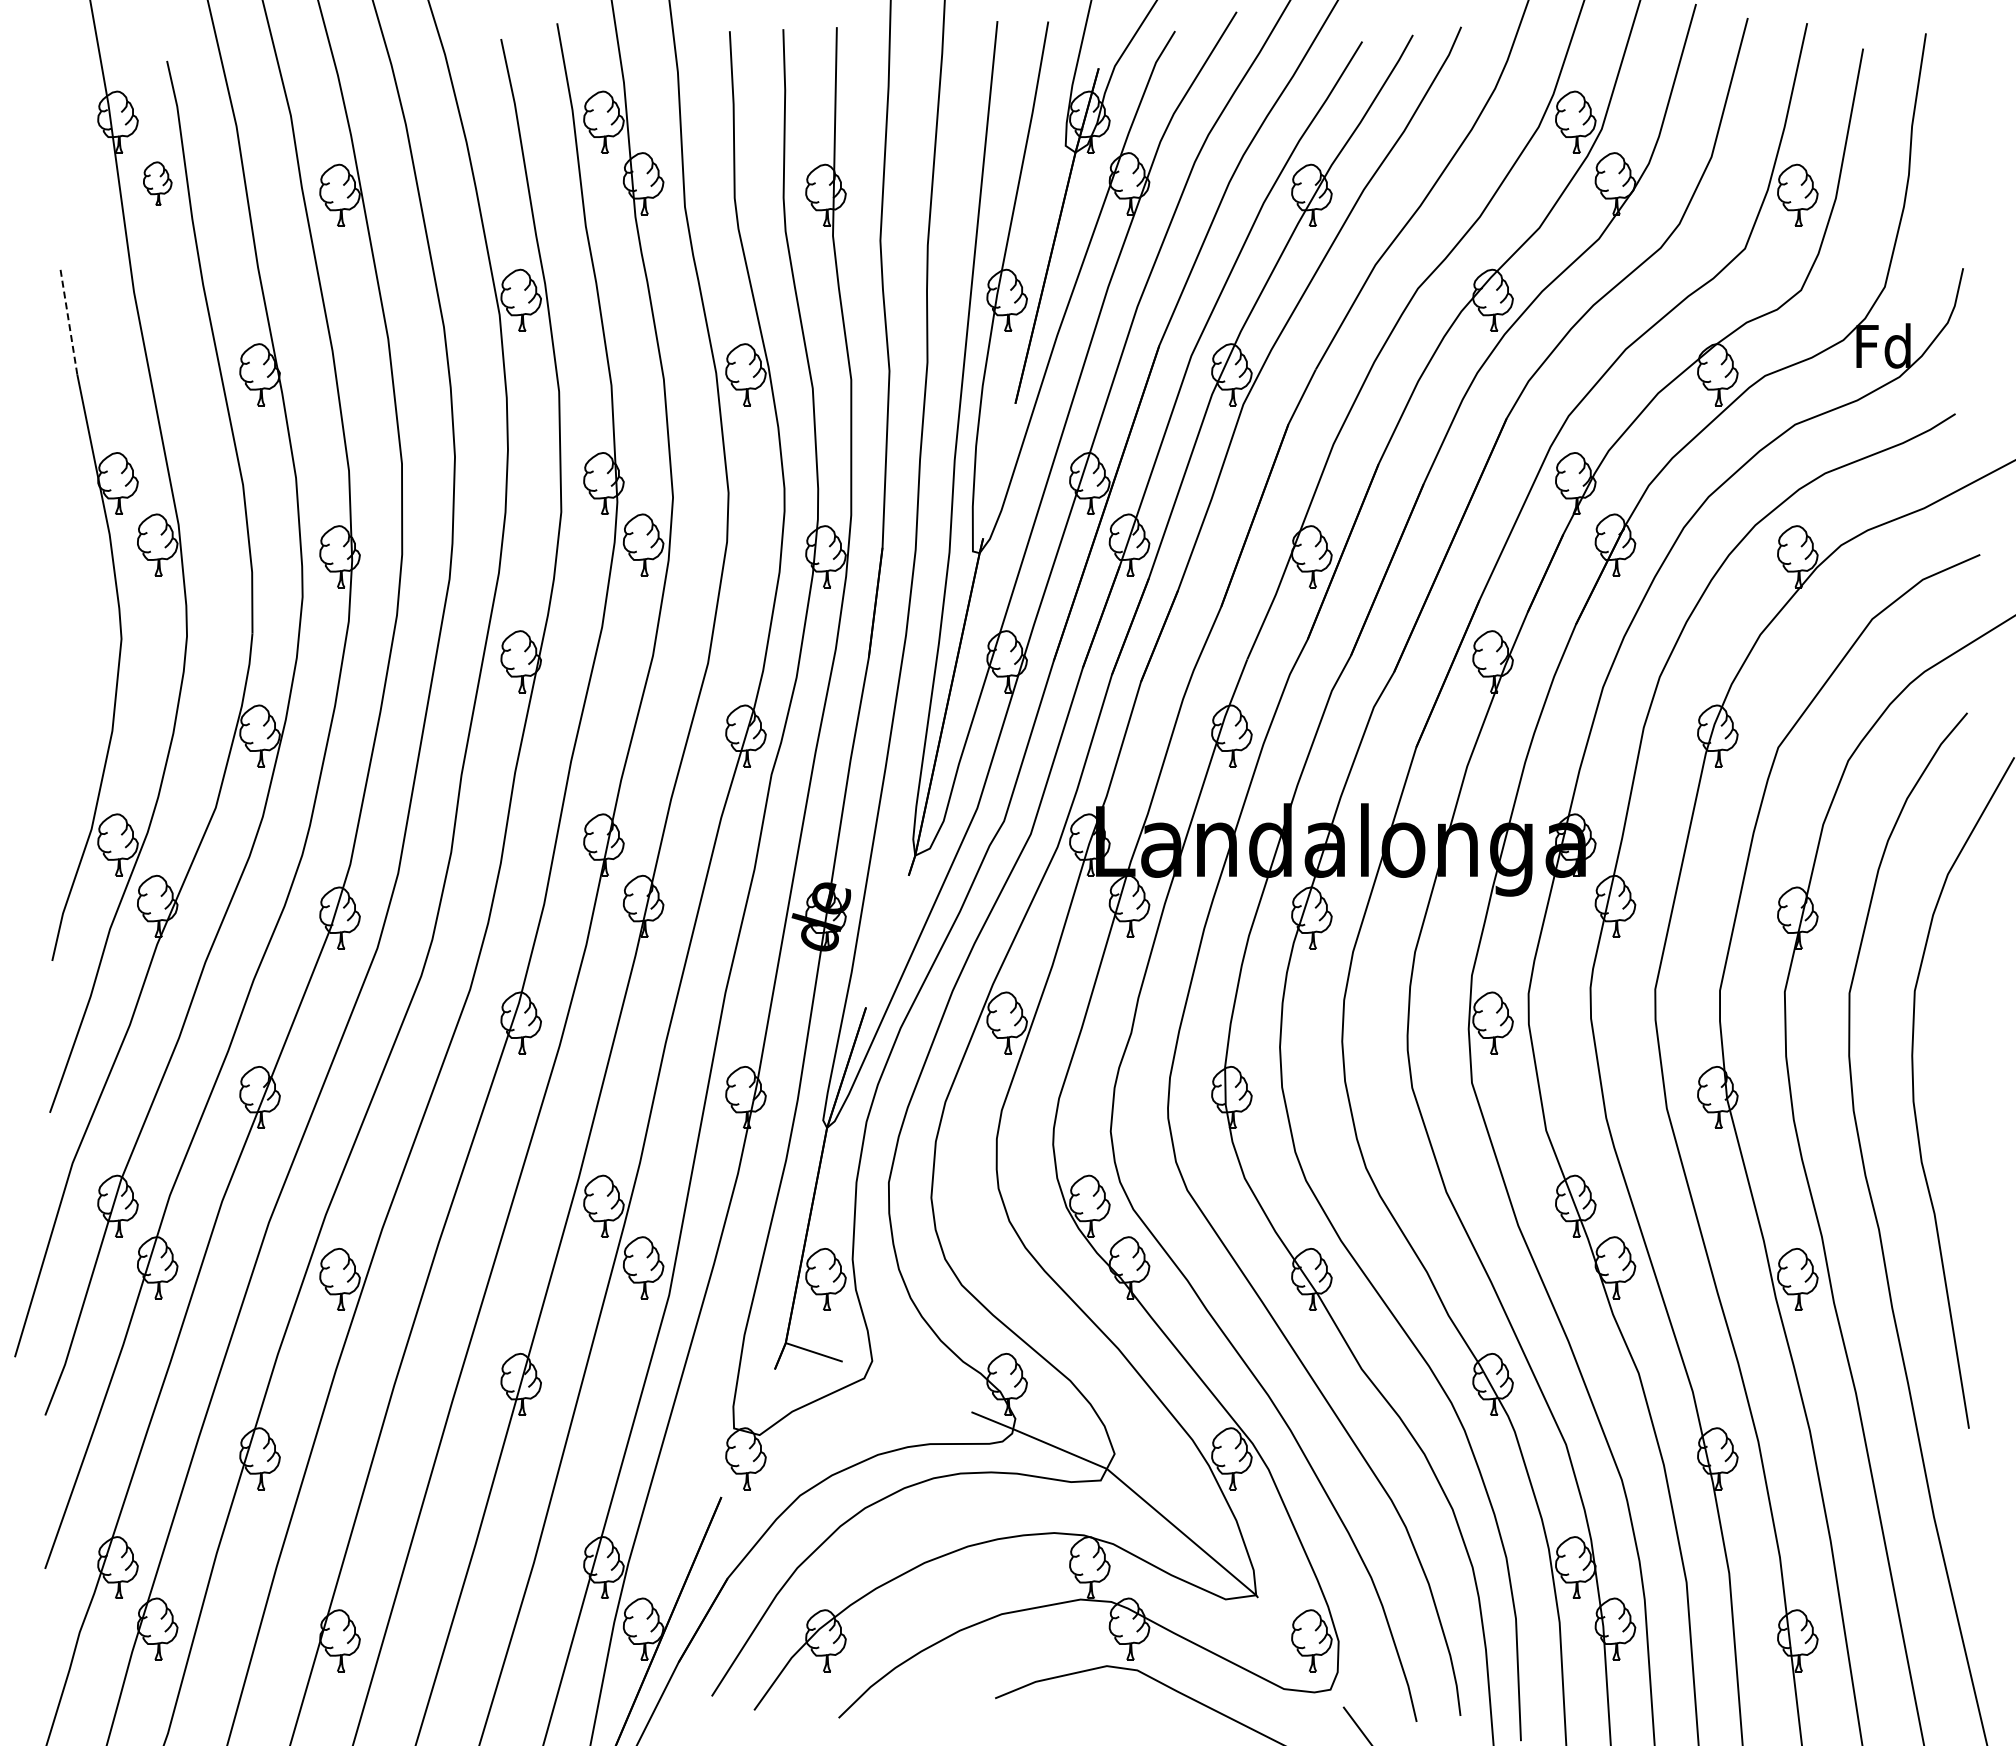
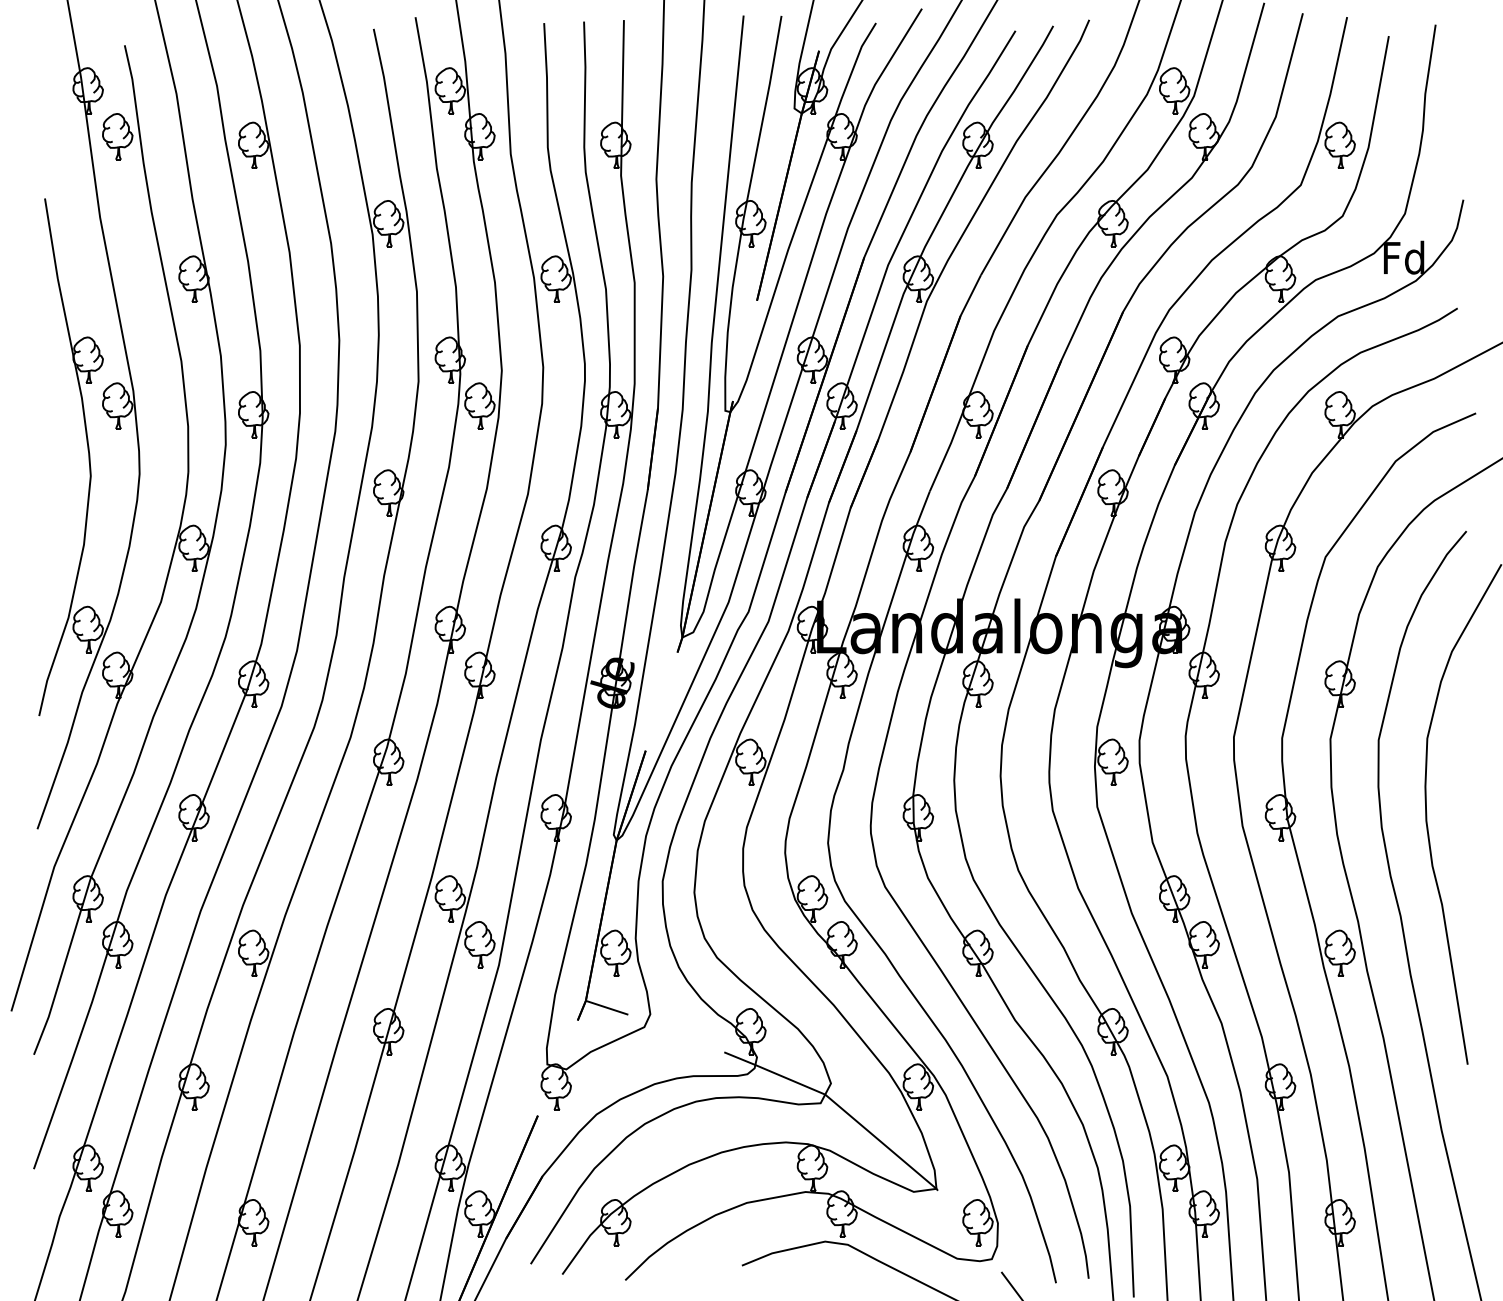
part: (157, 183) -> (117, 136), size x1.43
line: (68, 320) -> (51, 238), dashed -> solid

